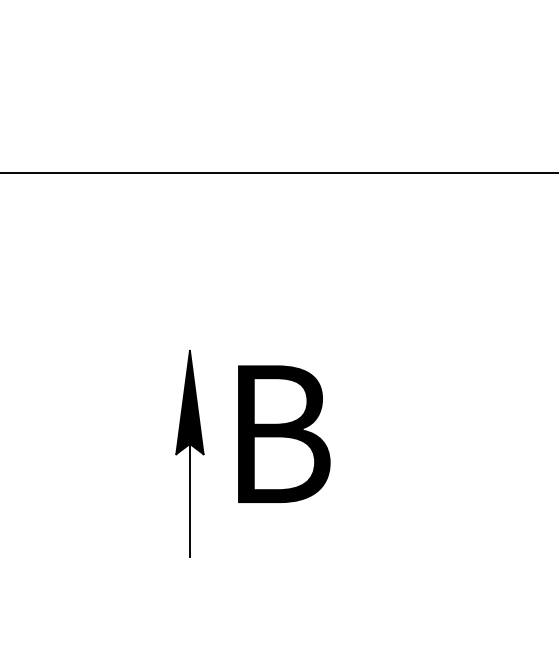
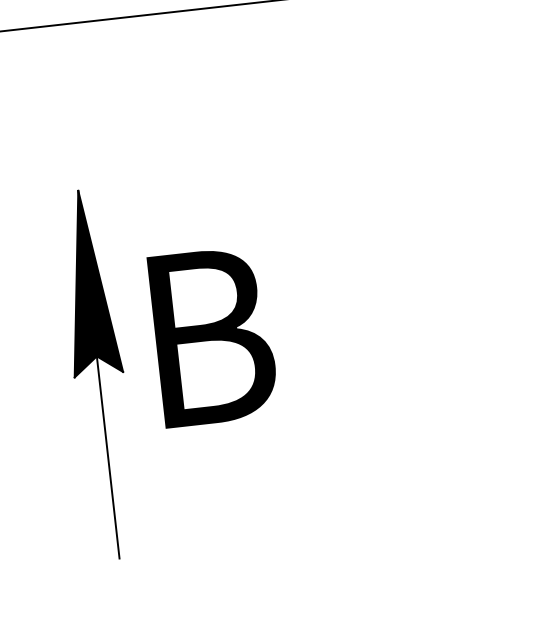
part: (189, 453) -> (98, 373), size x1.43

